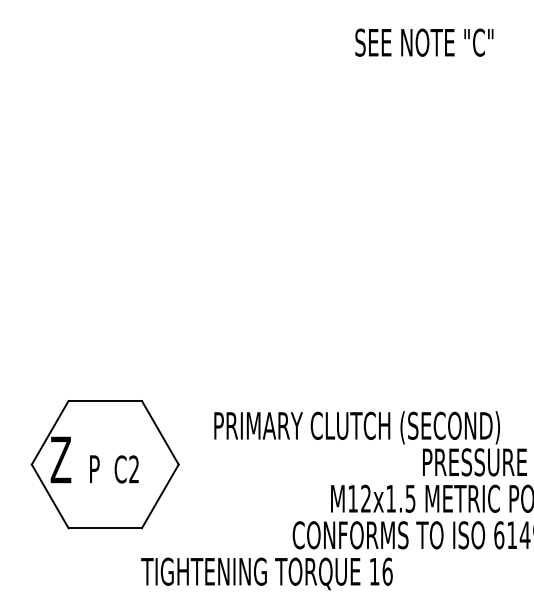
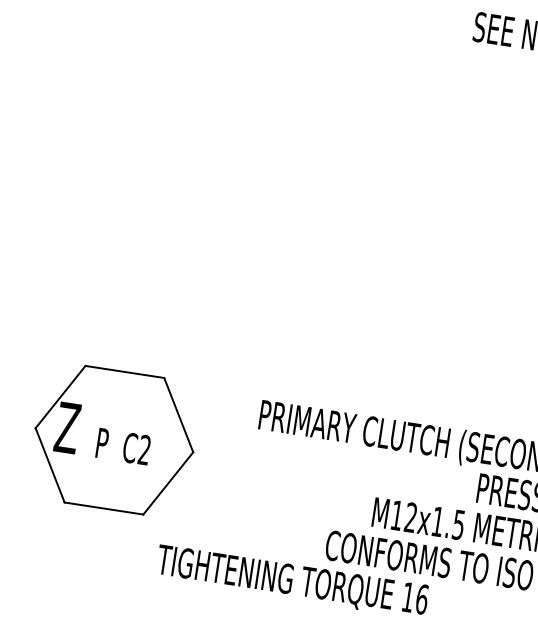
part: (104, 464) -> (113, 439), moved

